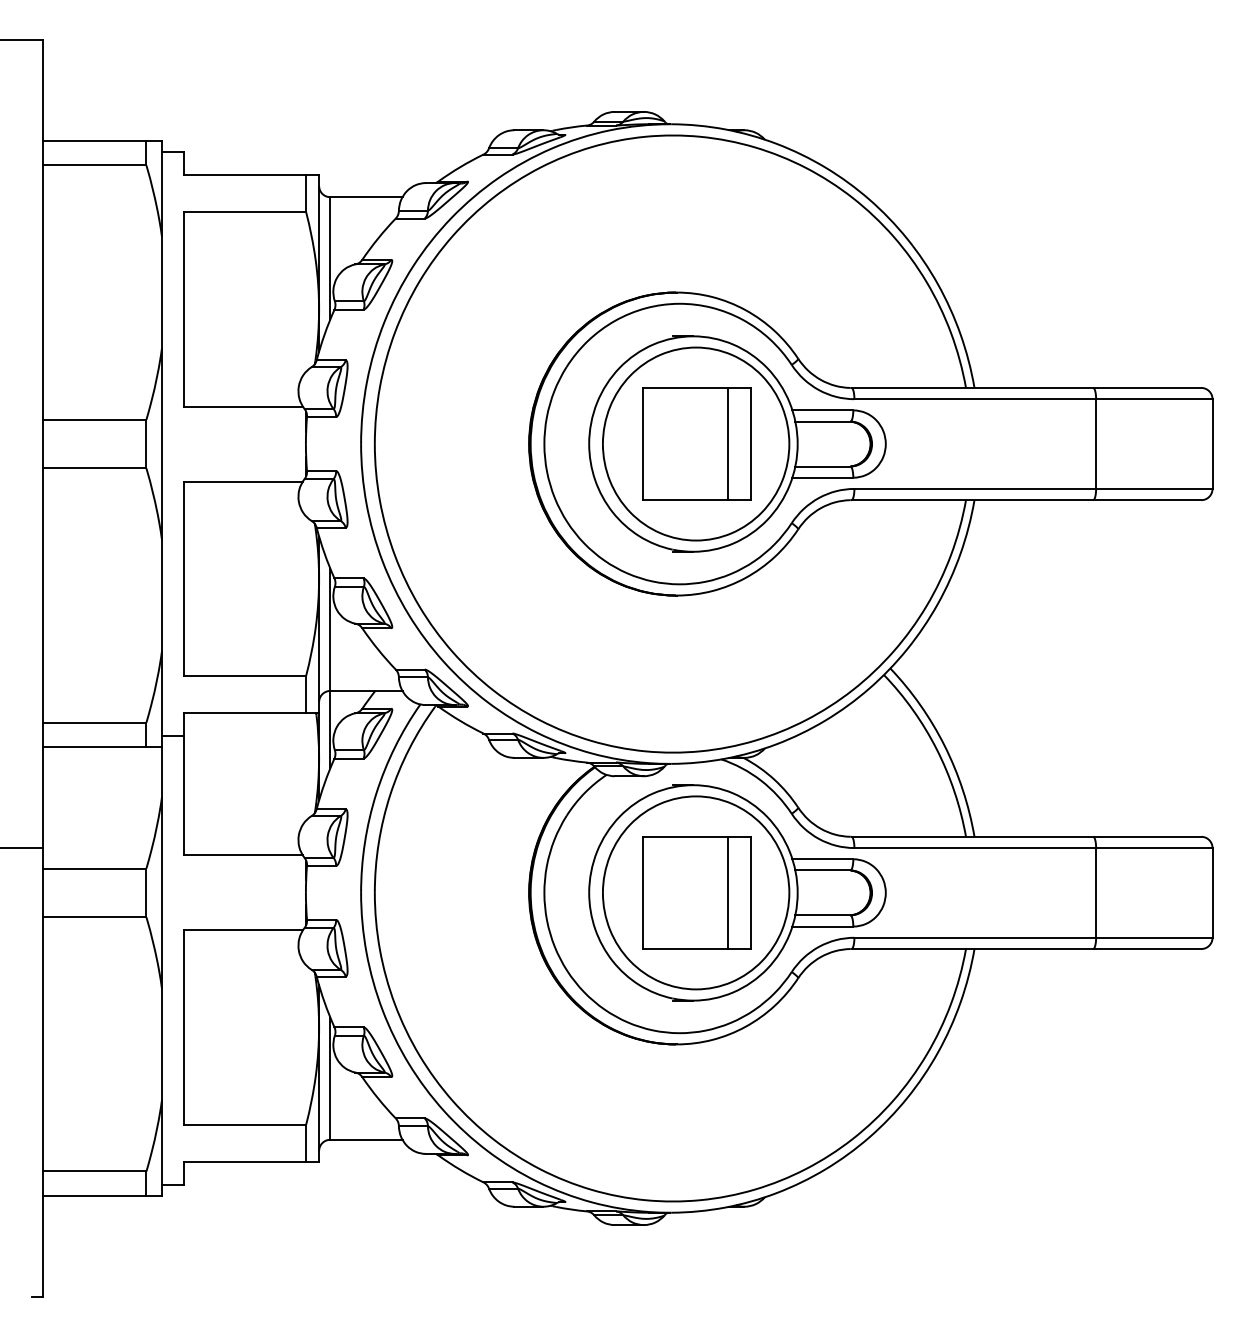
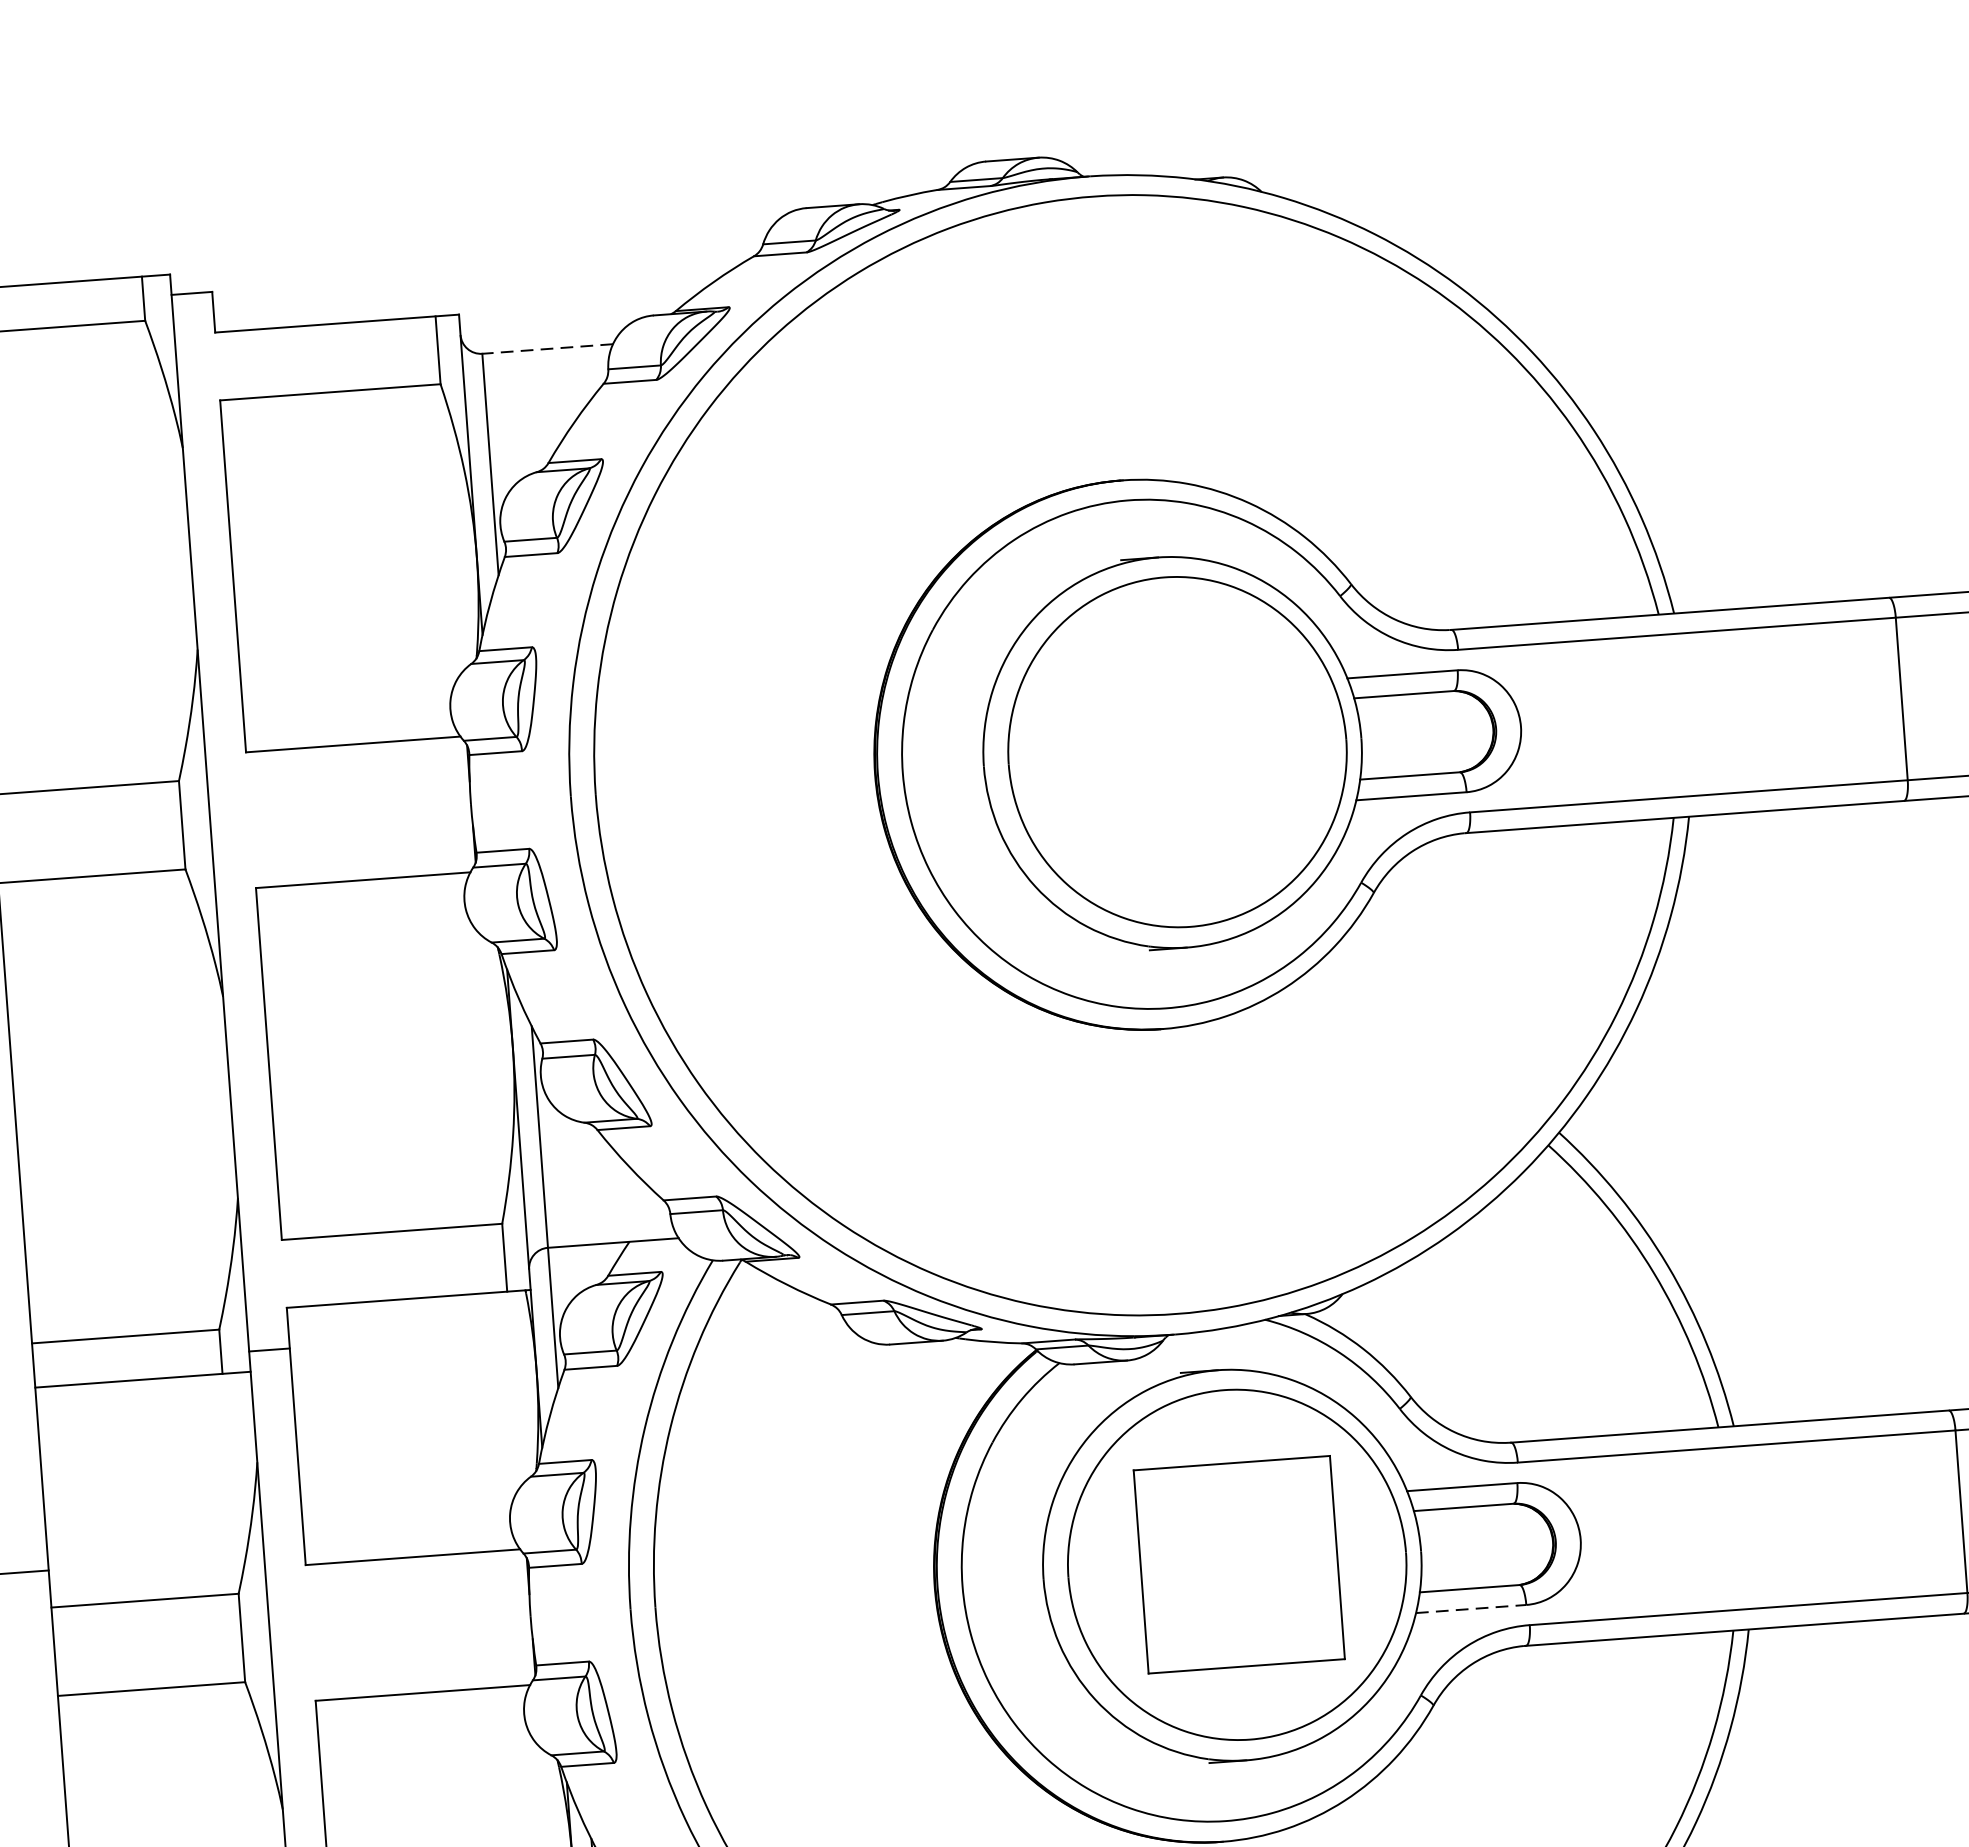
line: (365, 197) -> (546, 349), solid -> dashed
part: (696, 443) -> (1178, 751), removed
line: (728, 892) -> (1295, 1559), removed
line: (823, 926) -> (1472, 1608), solid -> dashed

